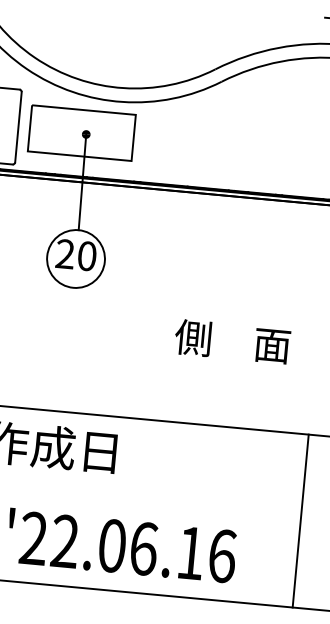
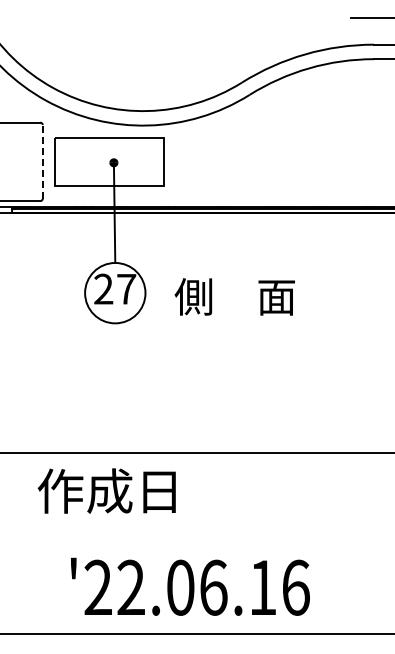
line: (18, 126) -> (42, 161), solid -> dashed
text: (87, 255) -> (126, 288), 20 -> 27
text: (232, 341) -> (234, 296), moved
line: (300, 520) -> (373, 543), removed

